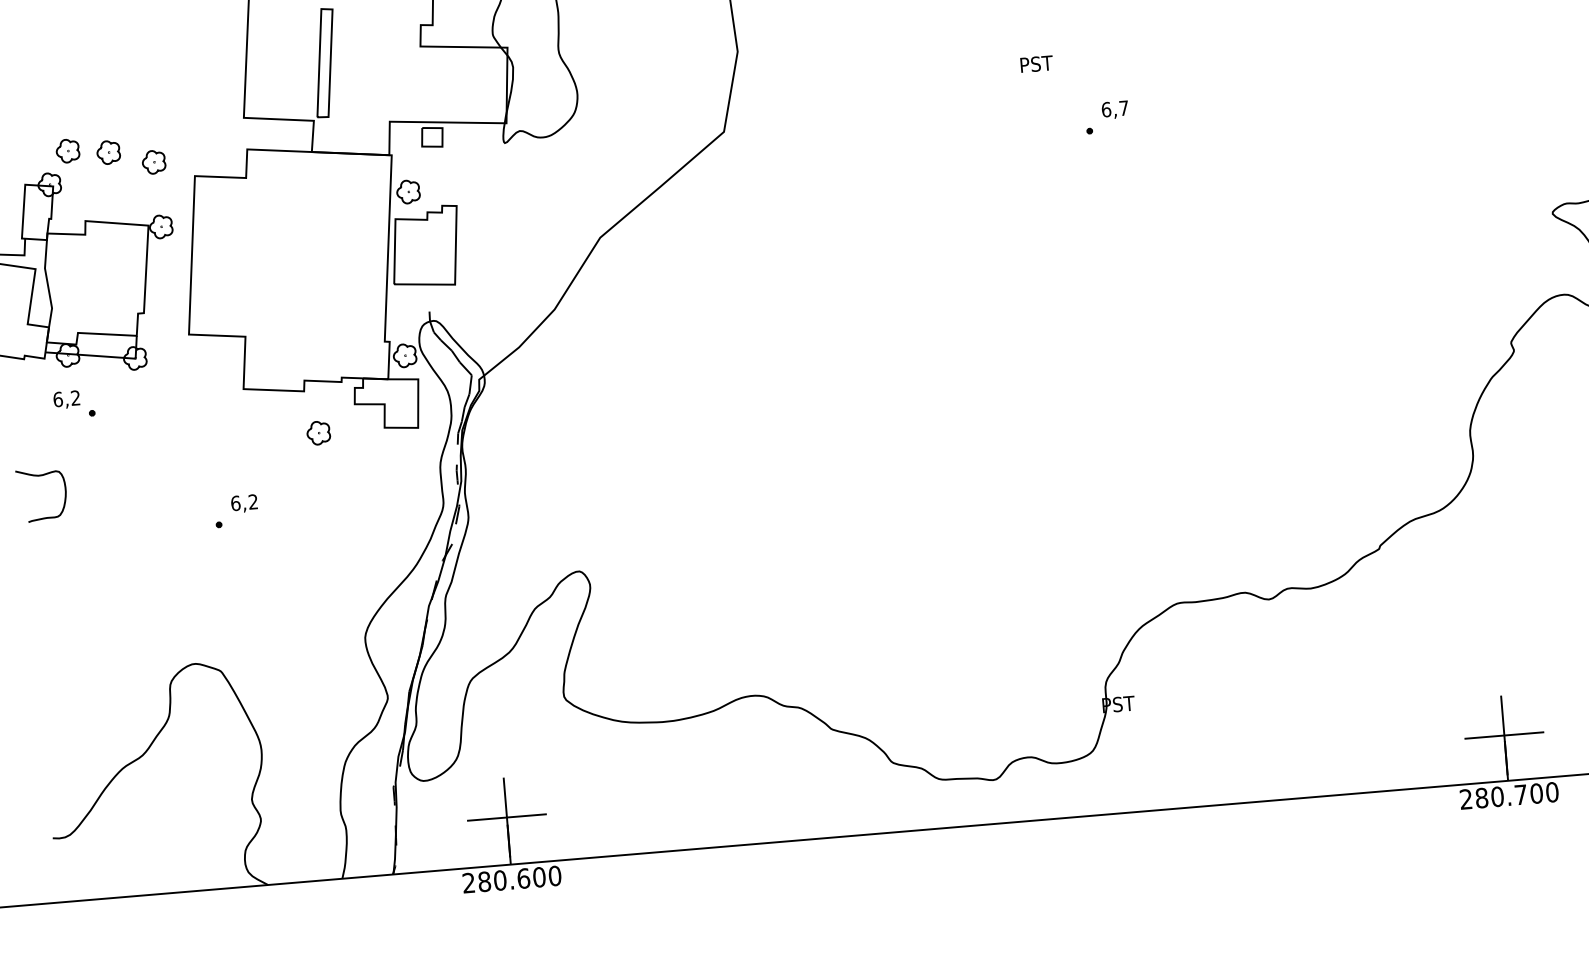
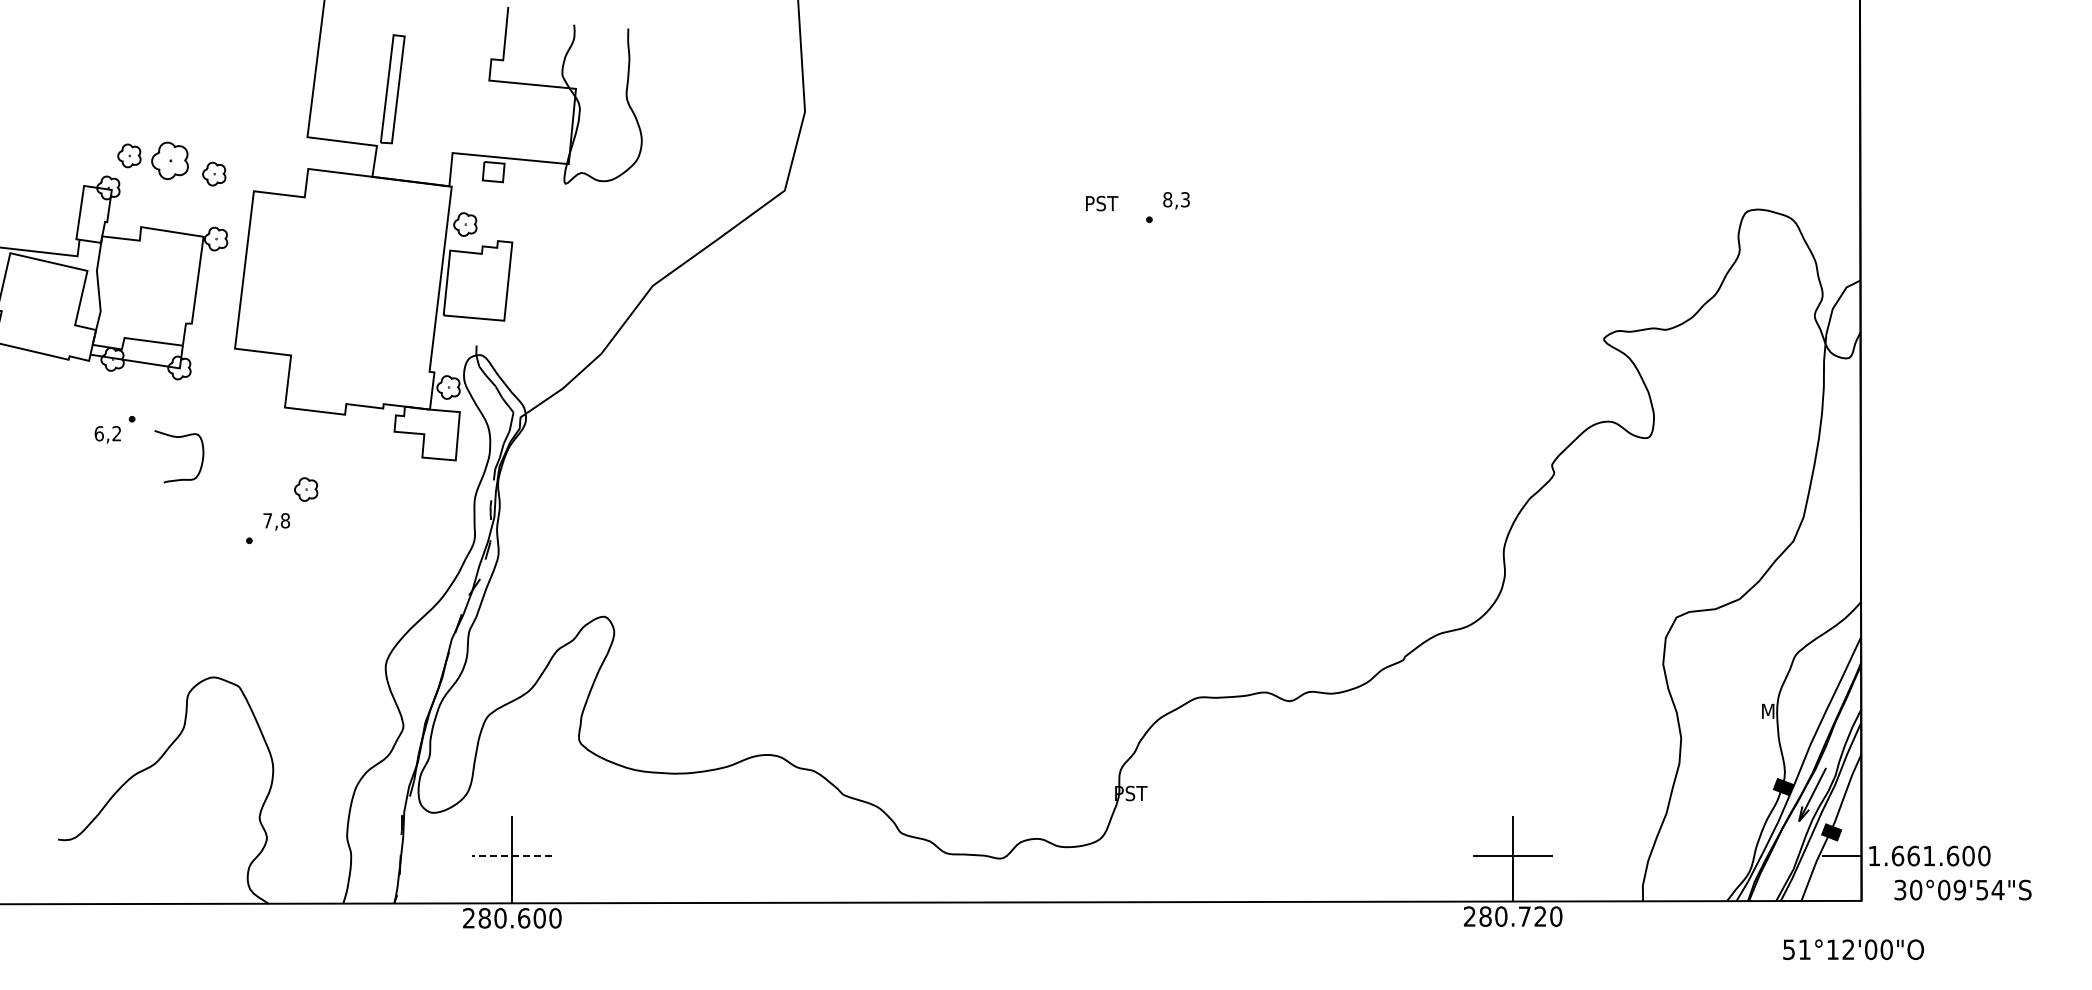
text: (1037, 63) -> (1102, 203), moved
text: (1115, 108) -> (1176, 199), 6,7 -> 8,3
part: (108, 152) -> (169, 160), size x1.6
text: (66, 399) -> (107, 434), moved
part: (318, 433) -> (306, 489), moved
curve: (40, 476) -> (179, 437), moved
text: (244, 502) -> (276, 520), 6,2 -> 7,8
text: (1536, 793) -> (1540, 916), 280.700 -> 280.720
line: (506, 818) -> (511, 856), solid -> dashed

